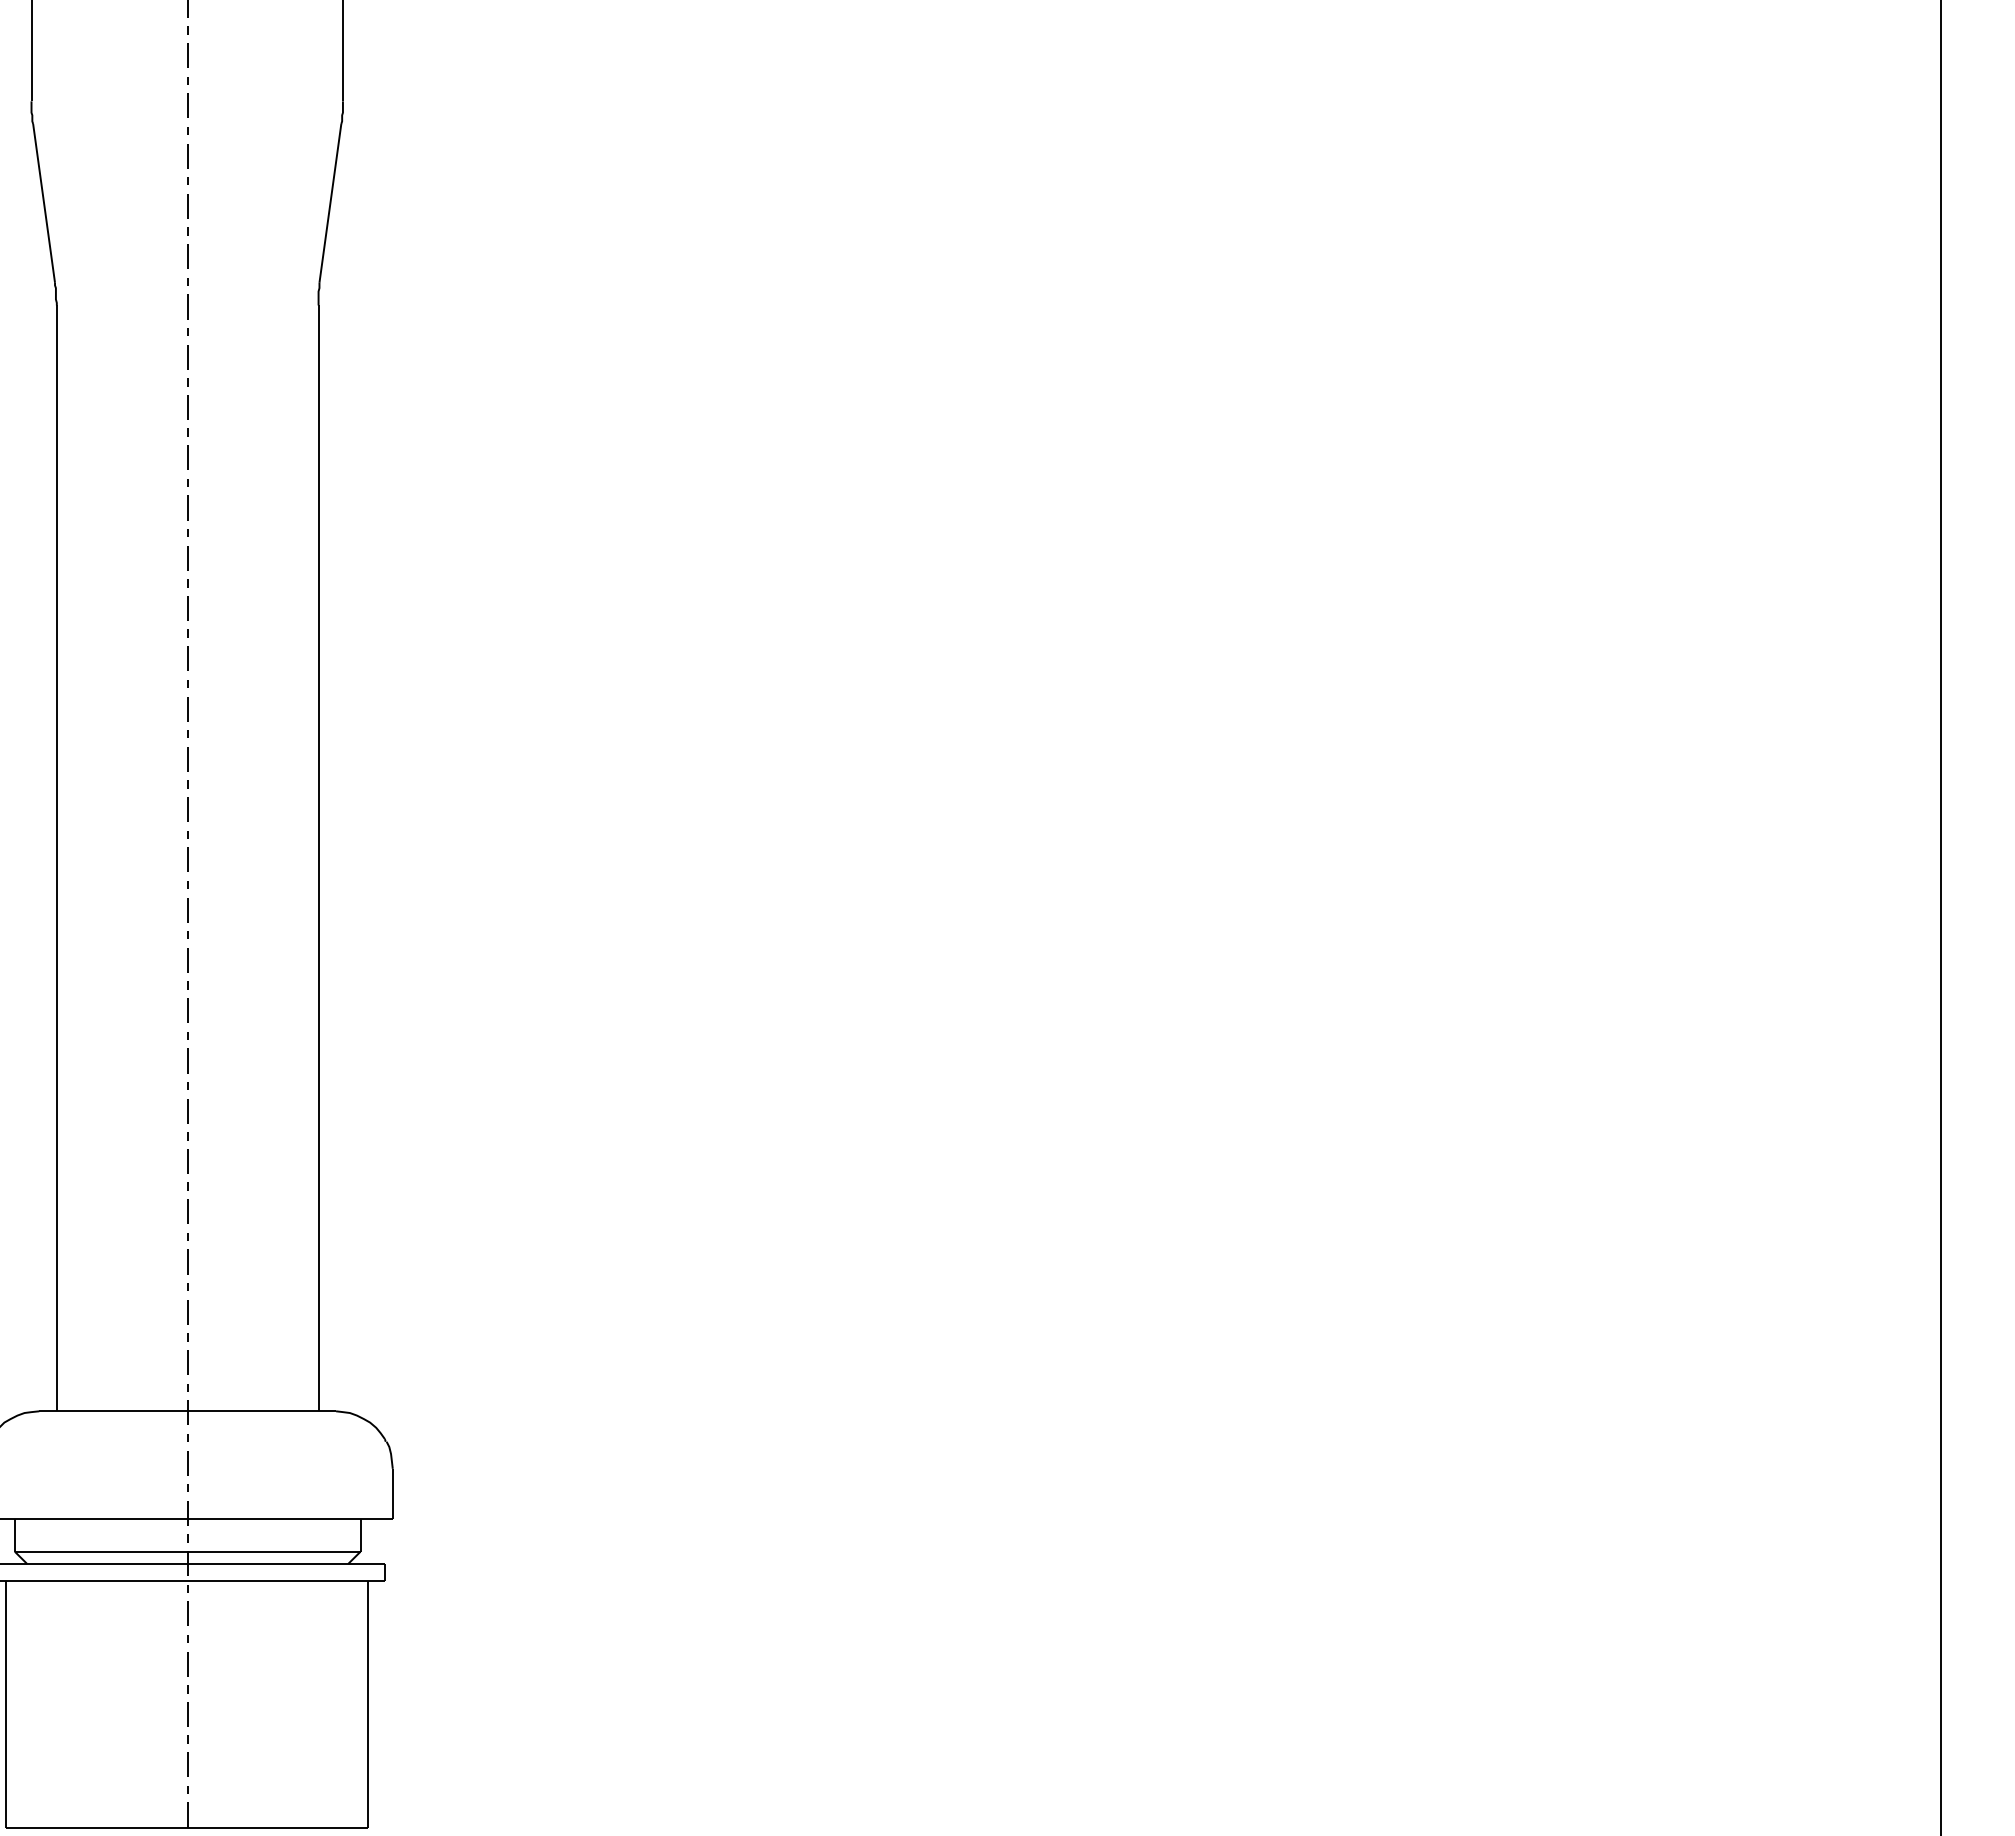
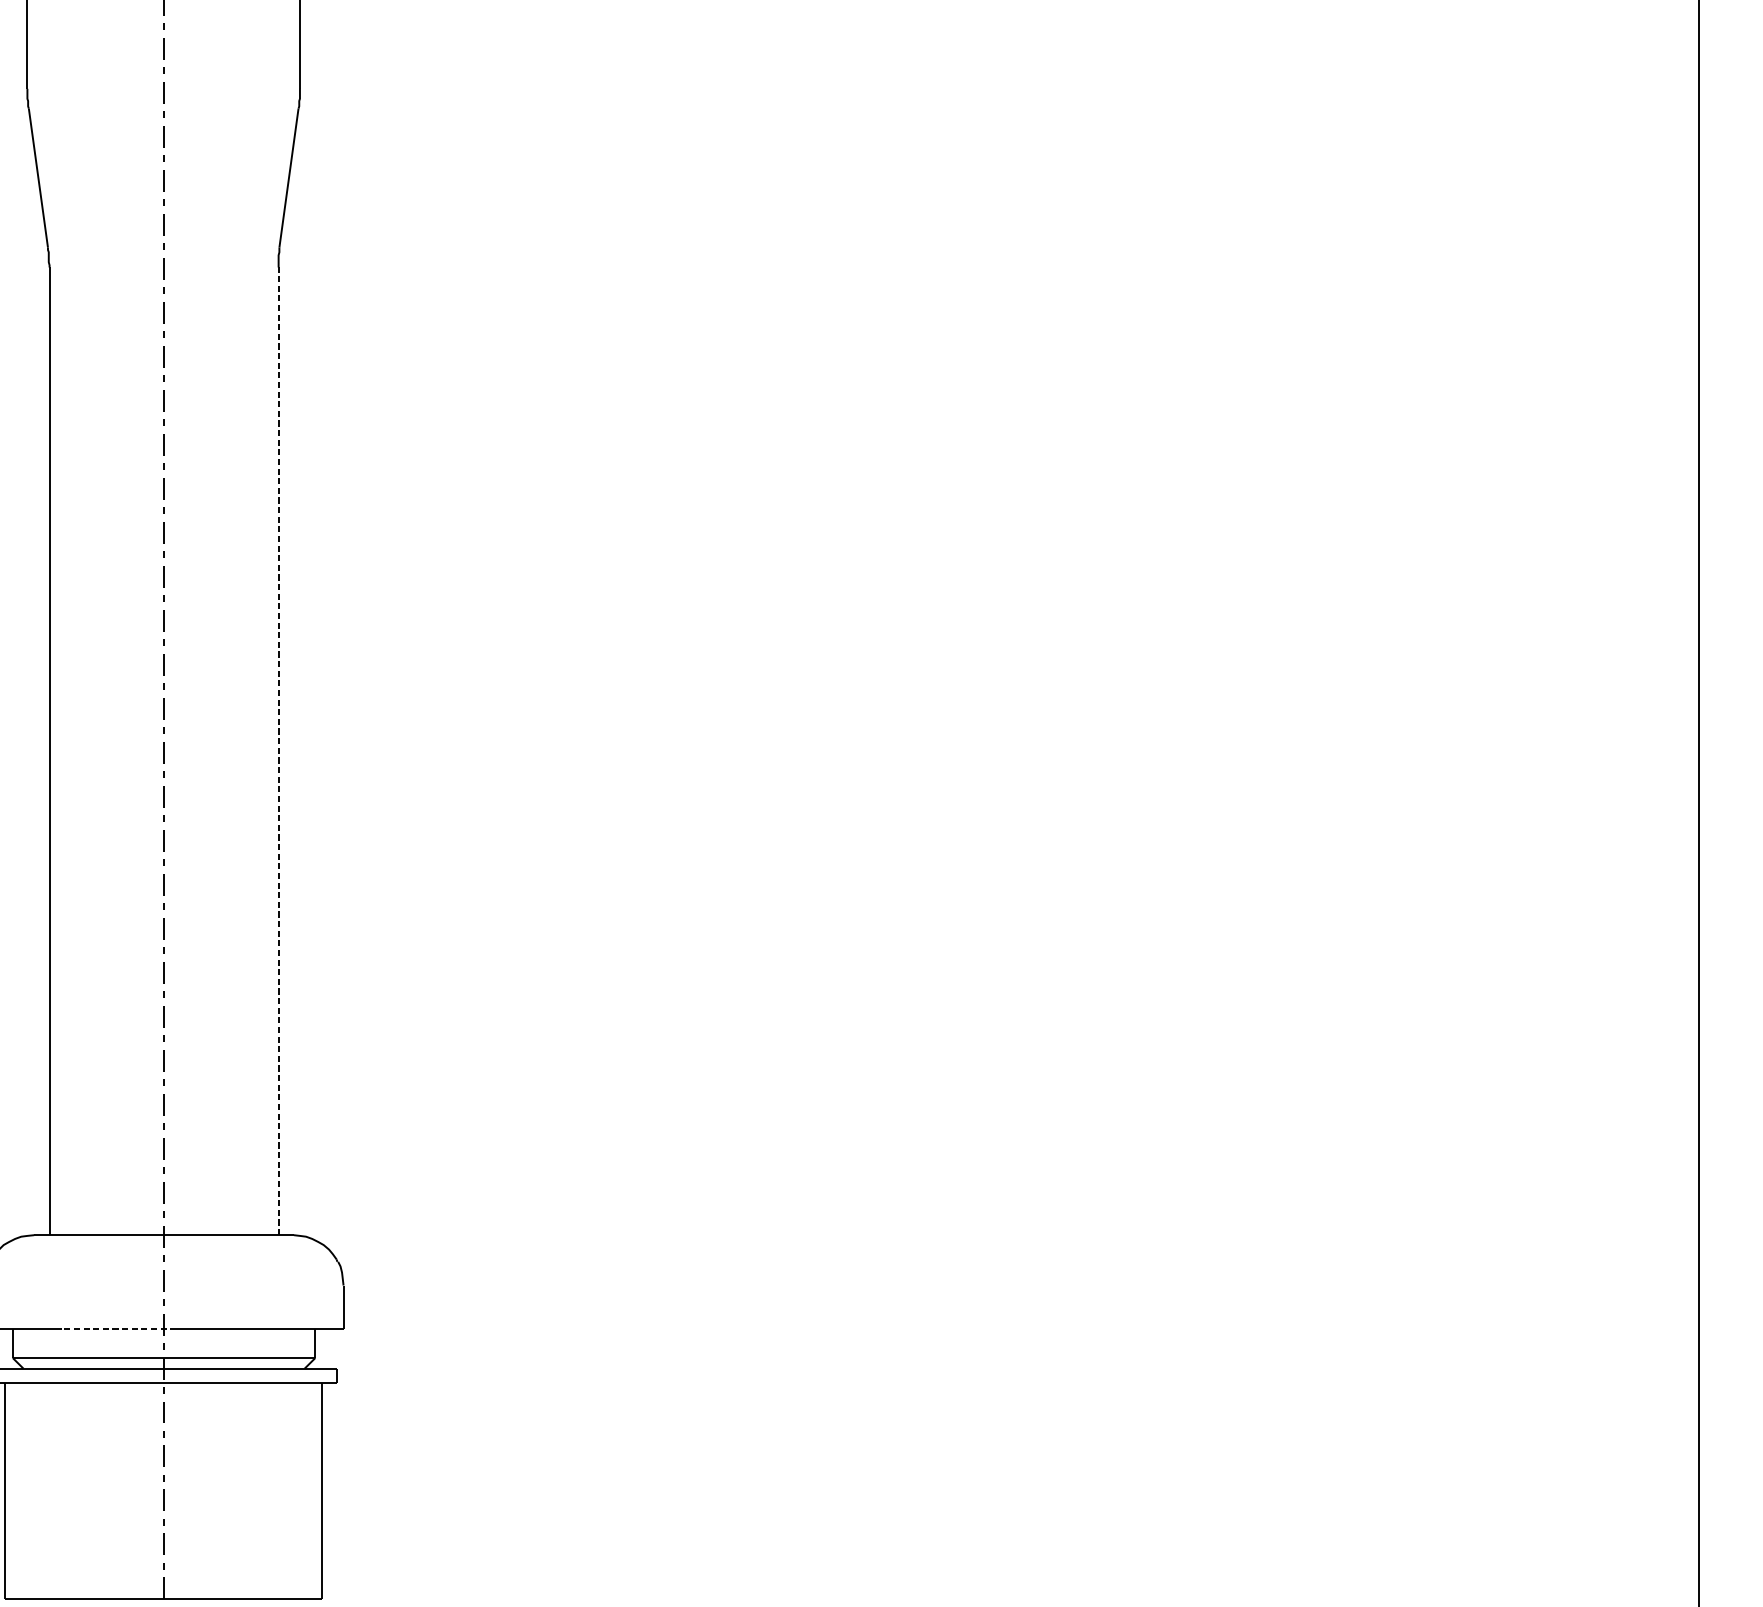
line: (318, 858) -> (278, 751), solid -> dashed
line: (136, 1518) -> (119, 1328), solid -> dashed

